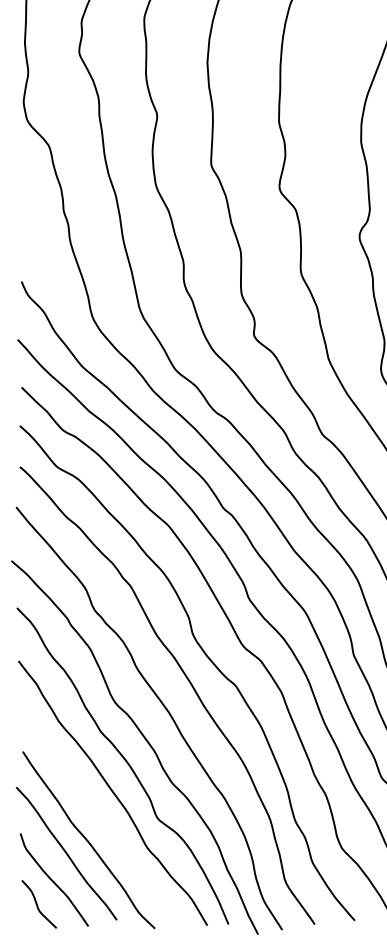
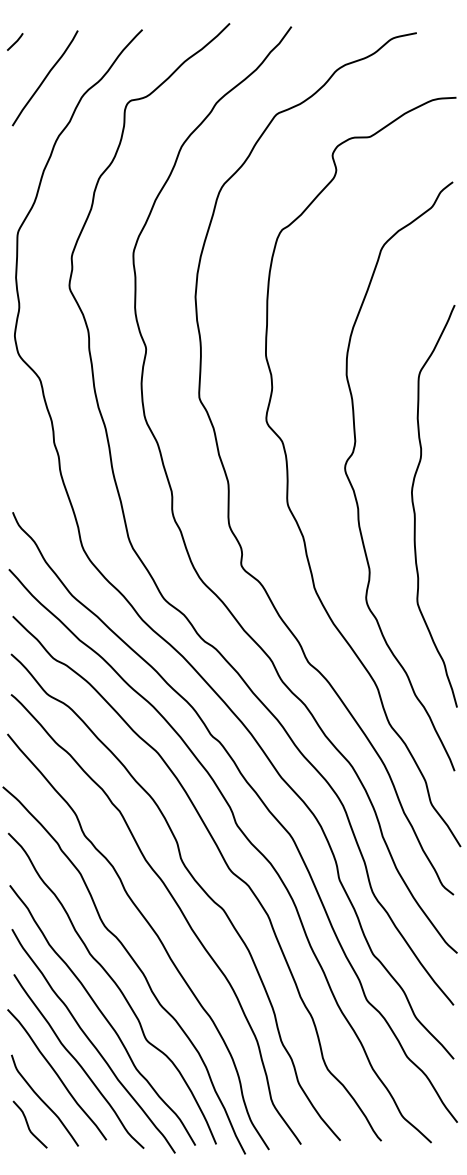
curve: (102, 820) -> (92, 1042), added

